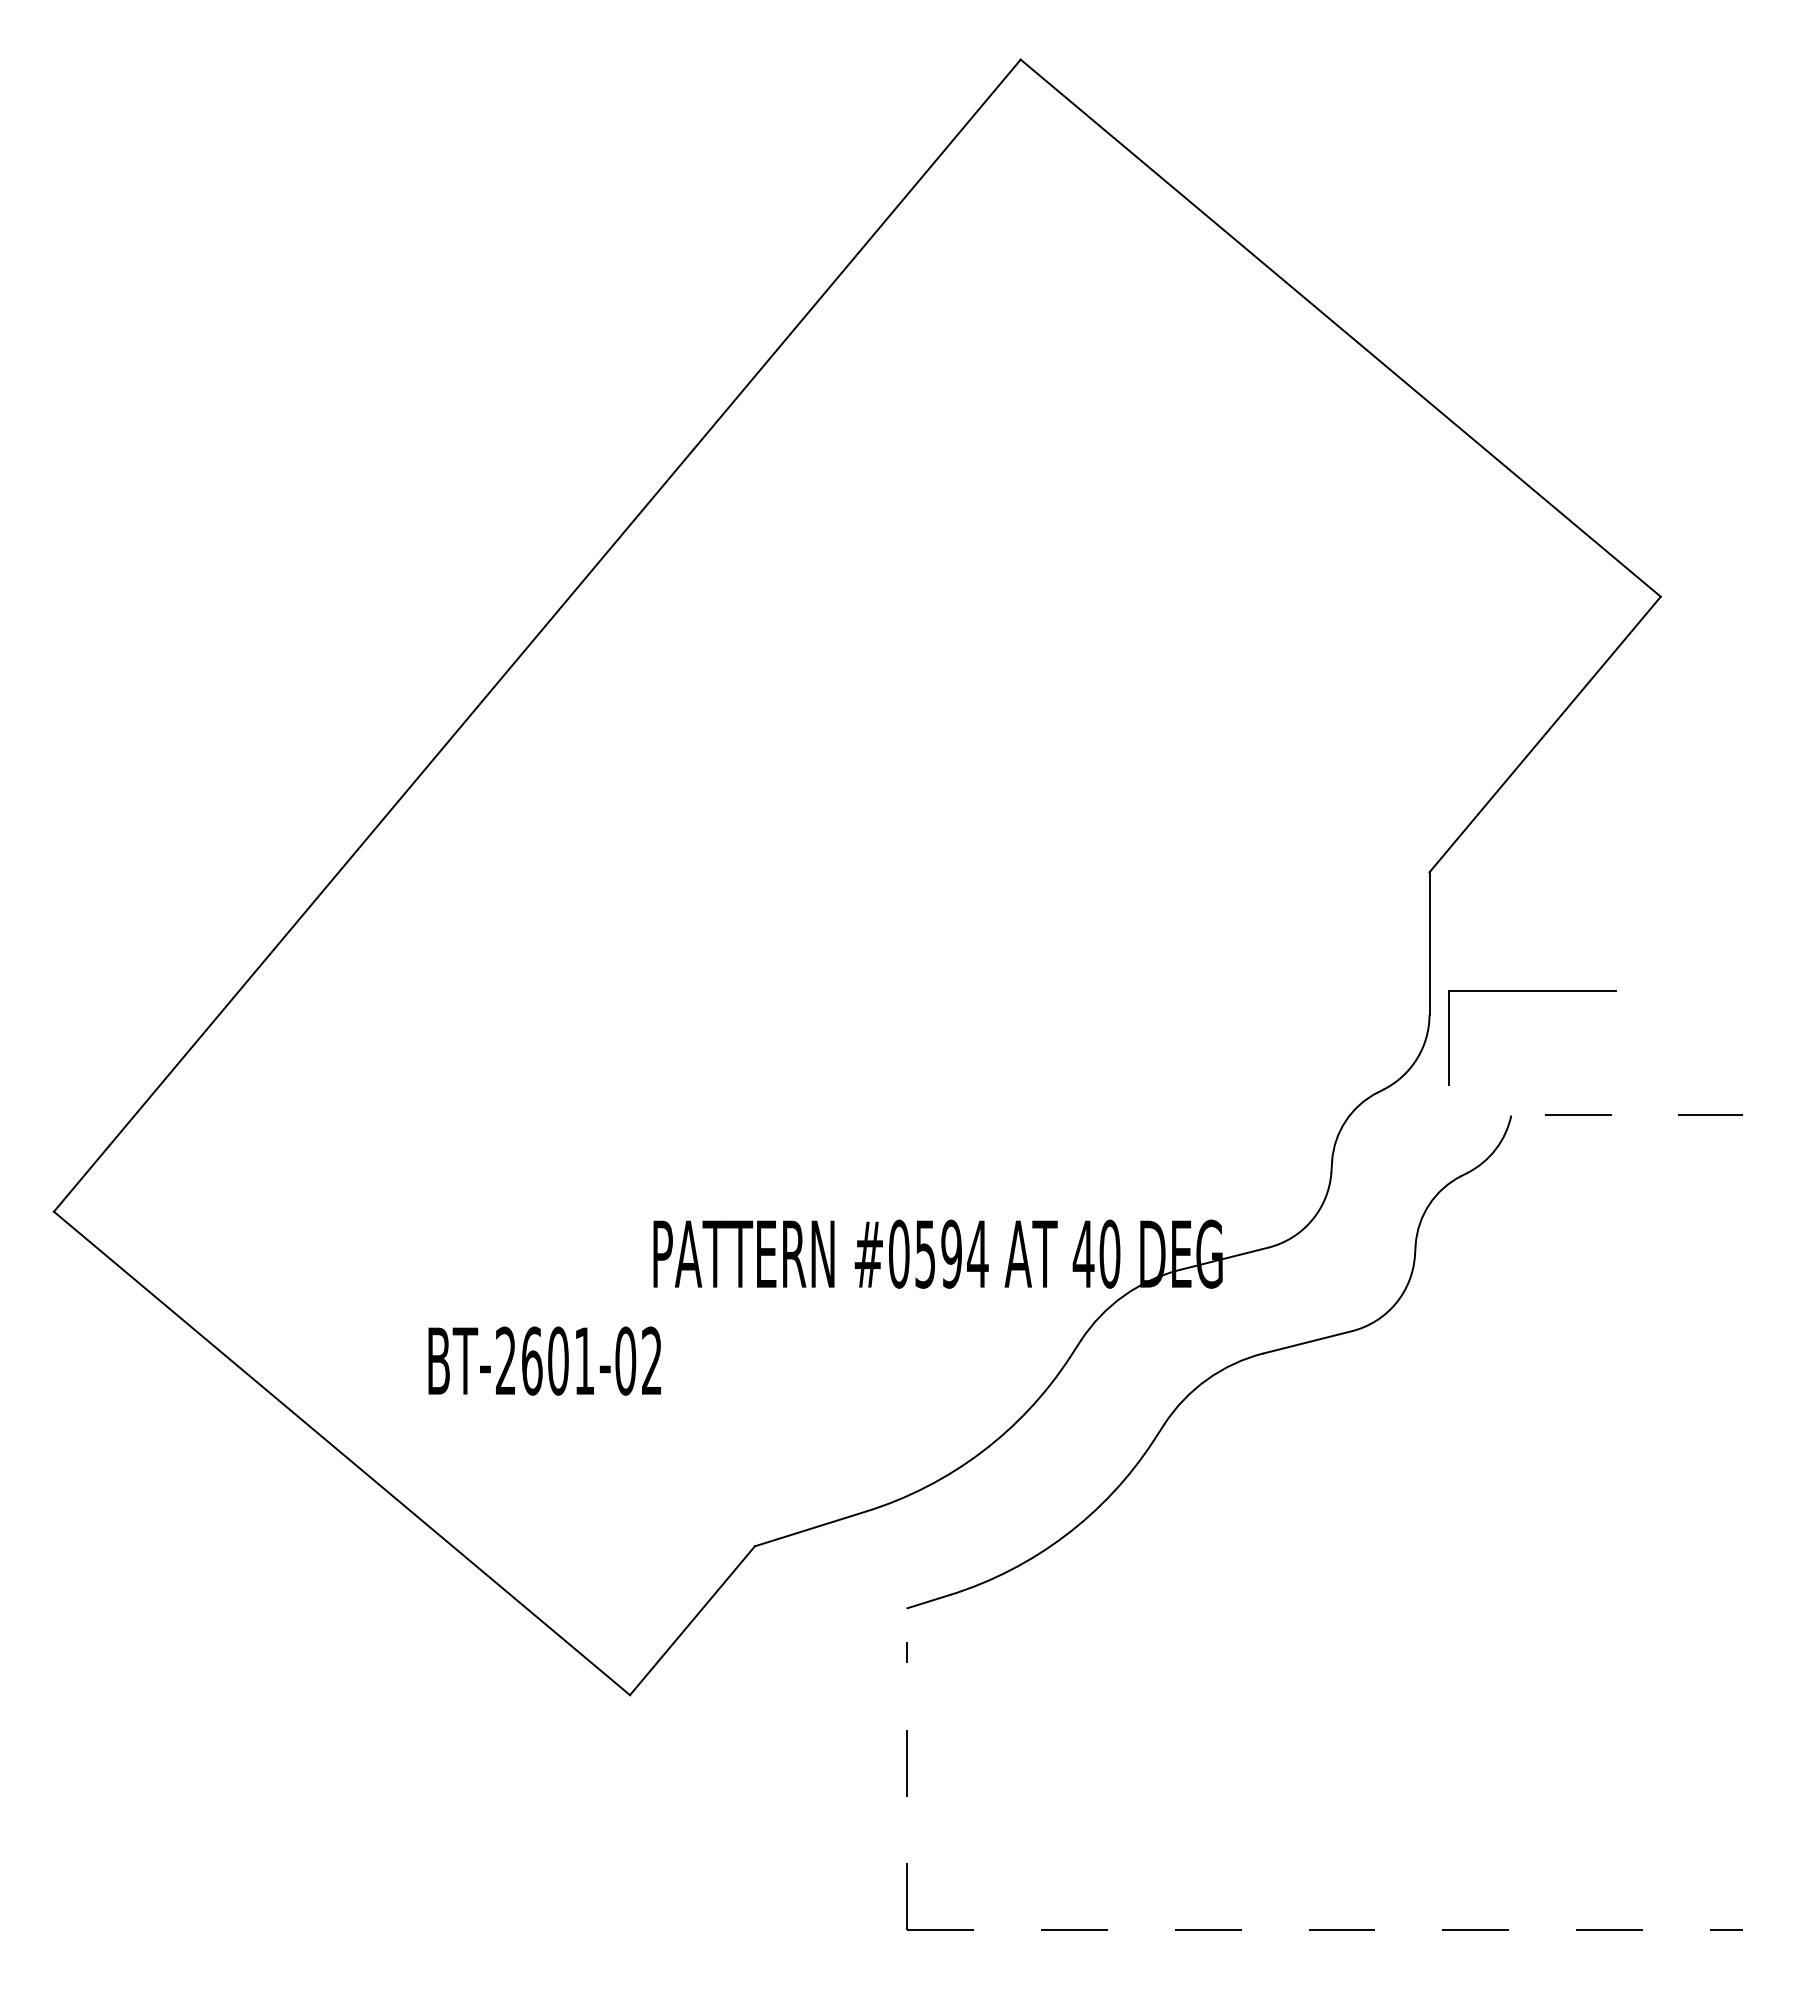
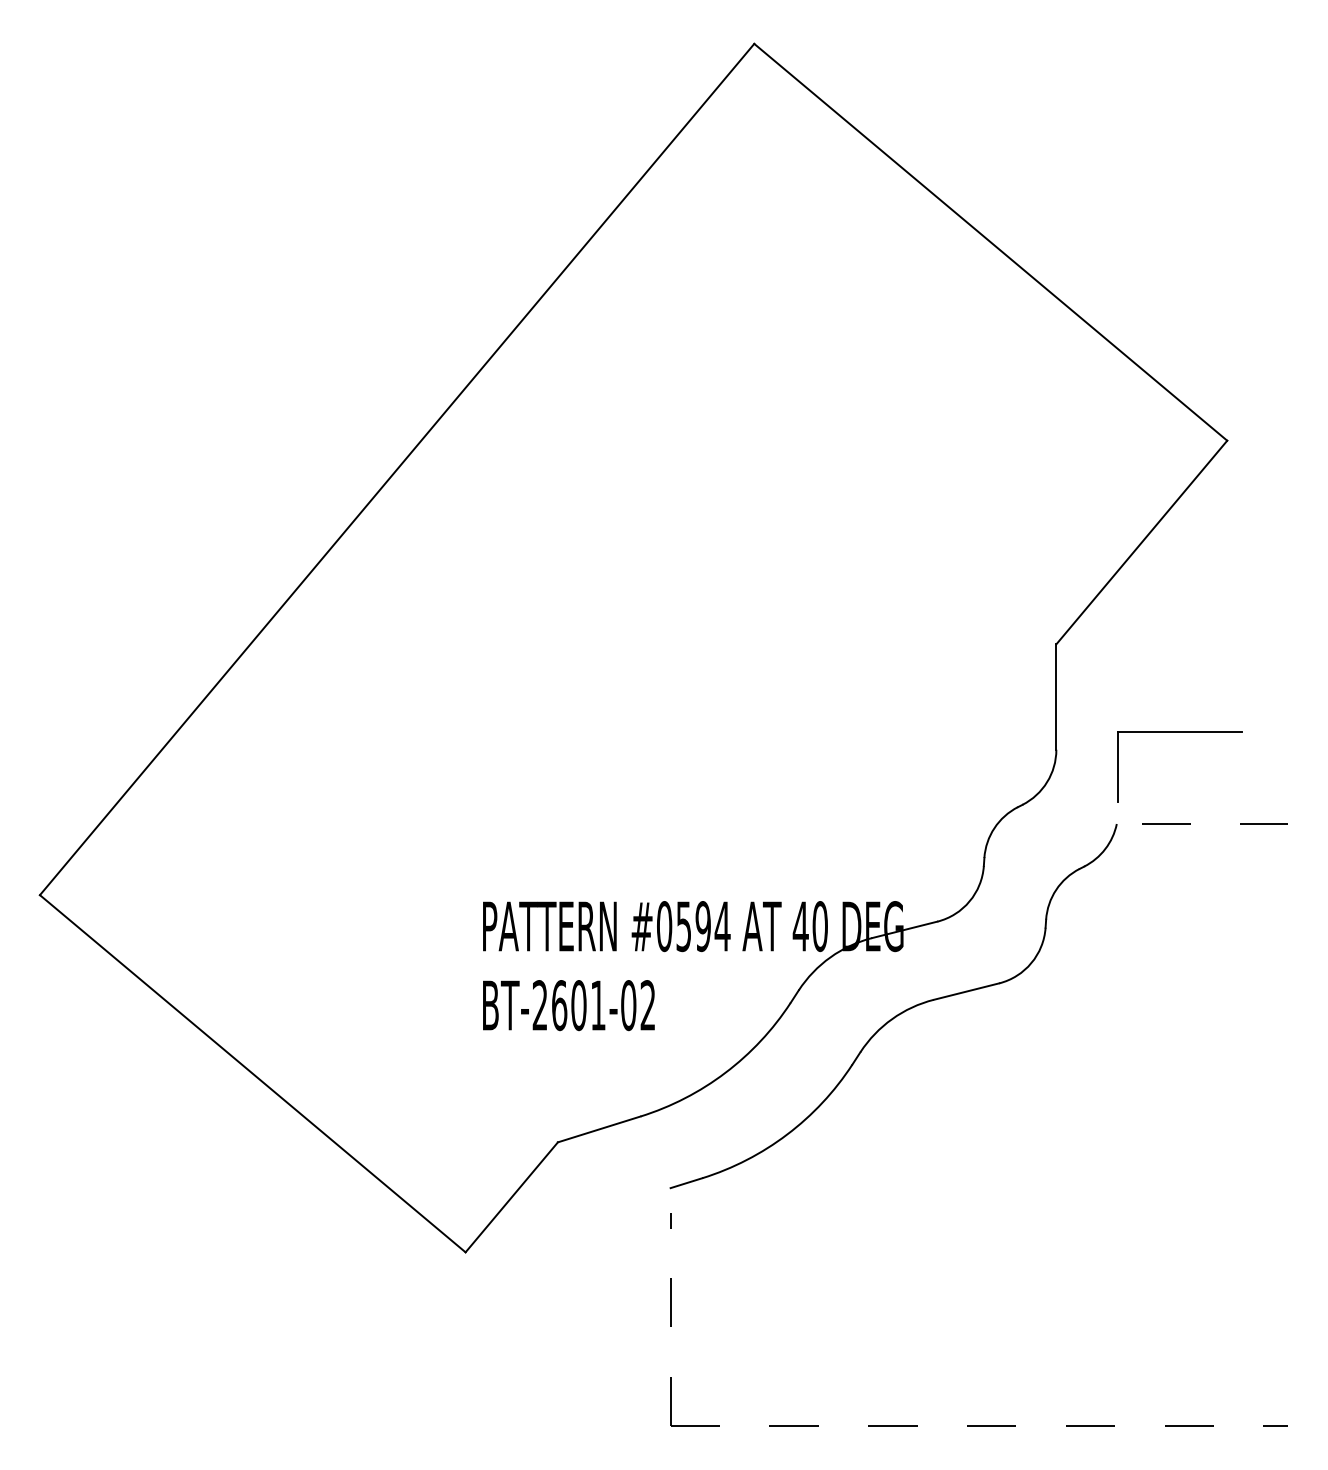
part: (1532, 991) -> (1179, 732), moved
text: (544, 1360) -> (568, 1005), moved

